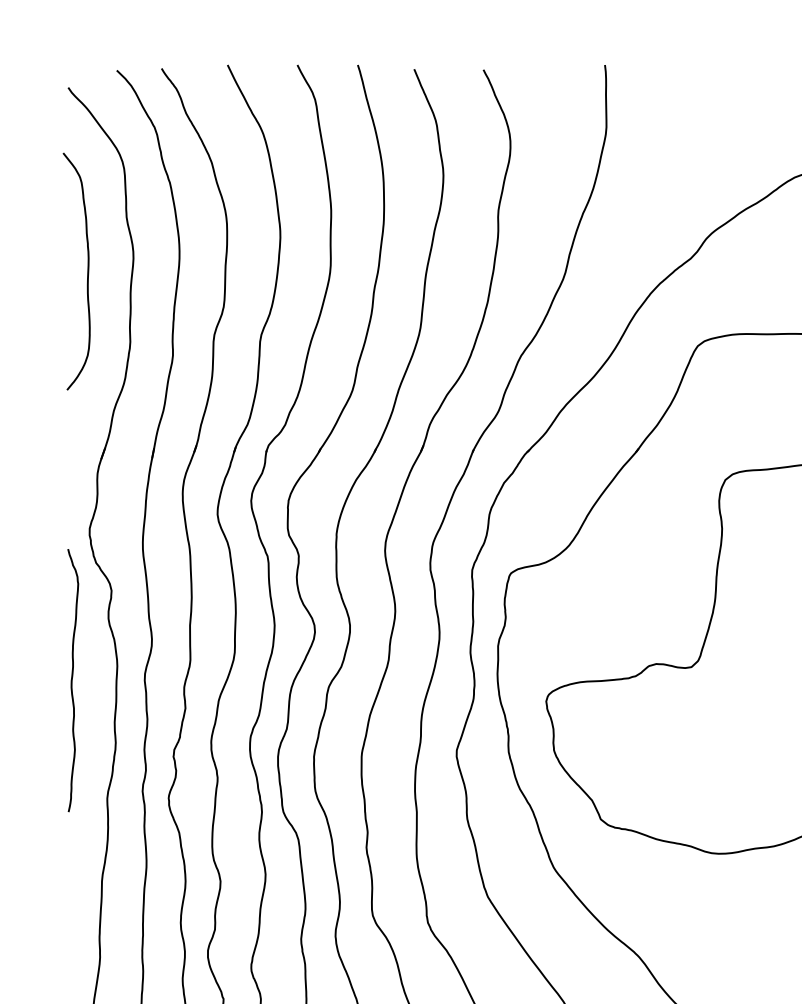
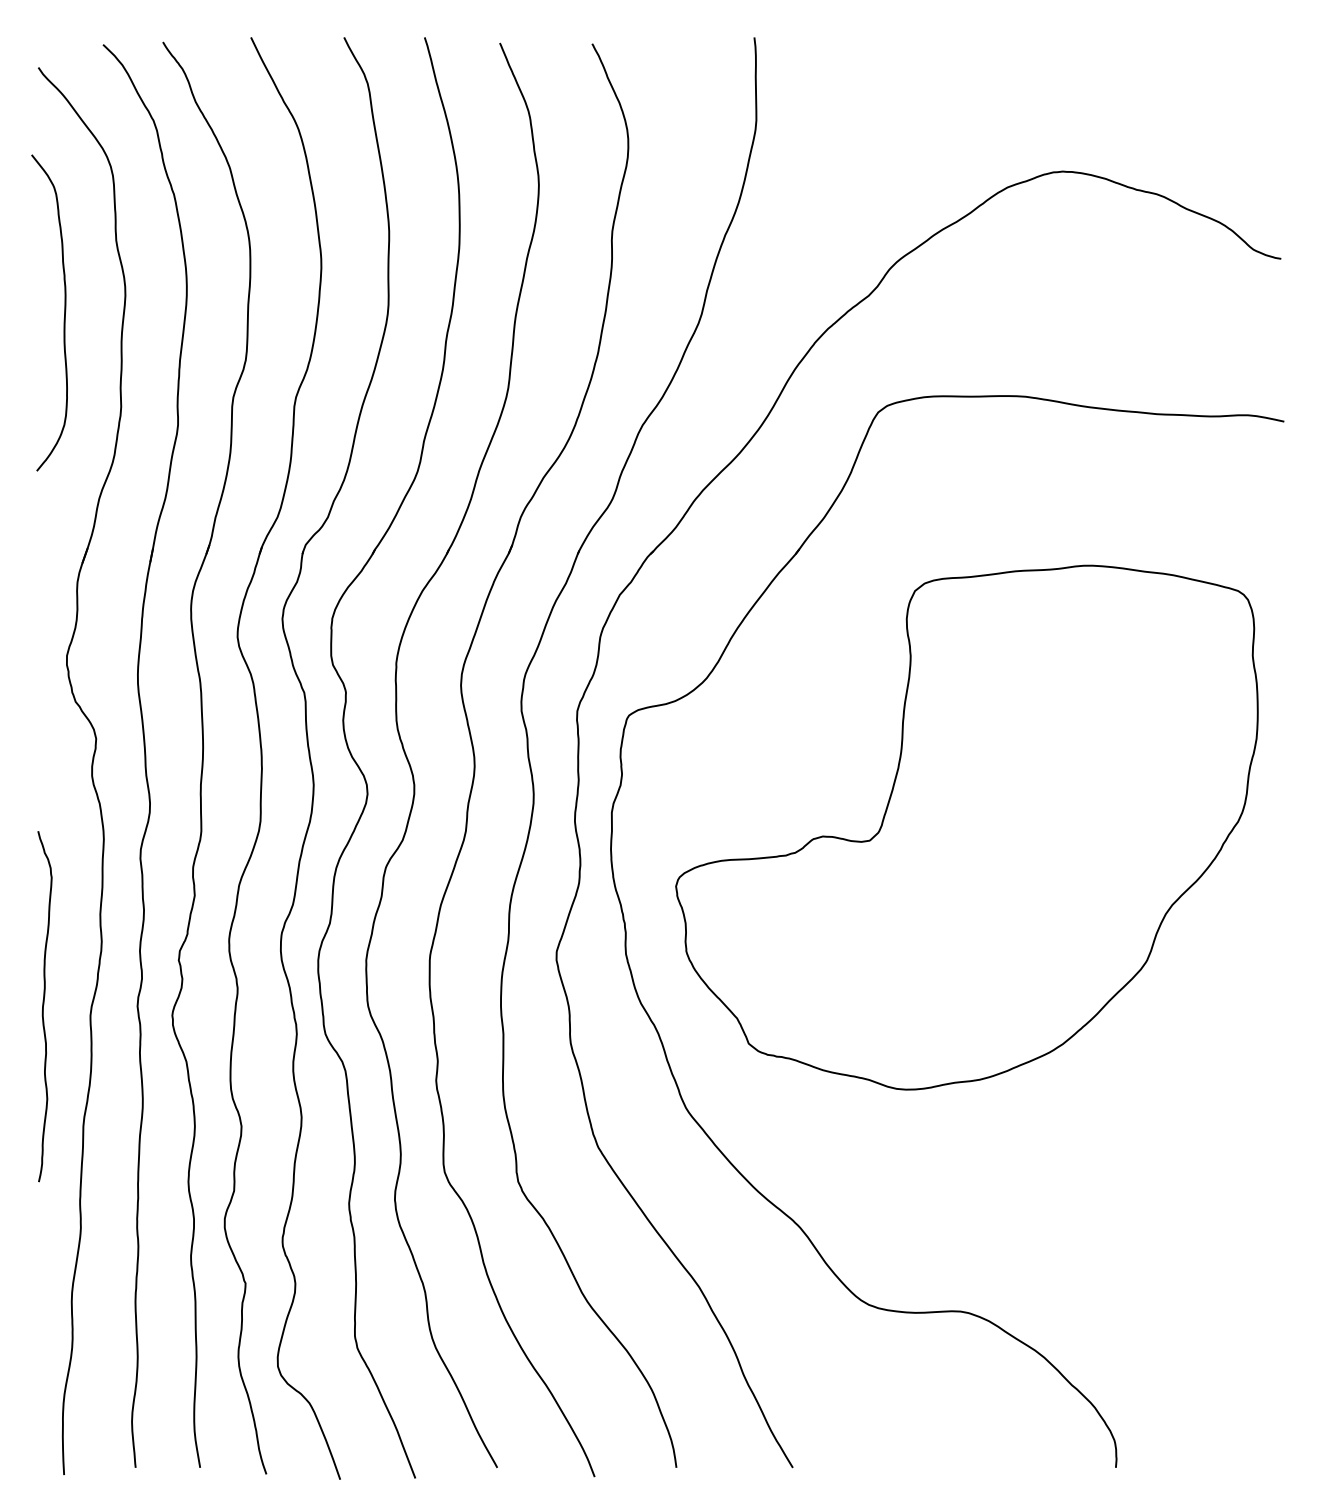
curve: (72, 680) -> (43, 1006), moved

